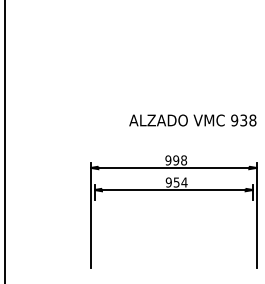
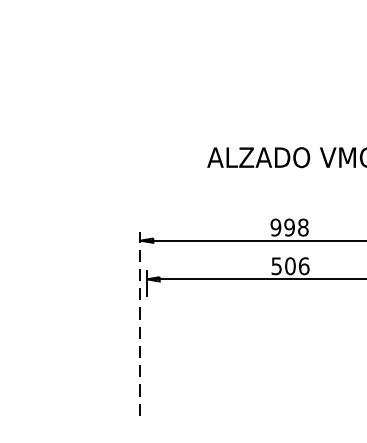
text: (176, 182) -> (290, 266), 954 -> 506
line: (90, 215) -> (139, 323), solid -> dashed

